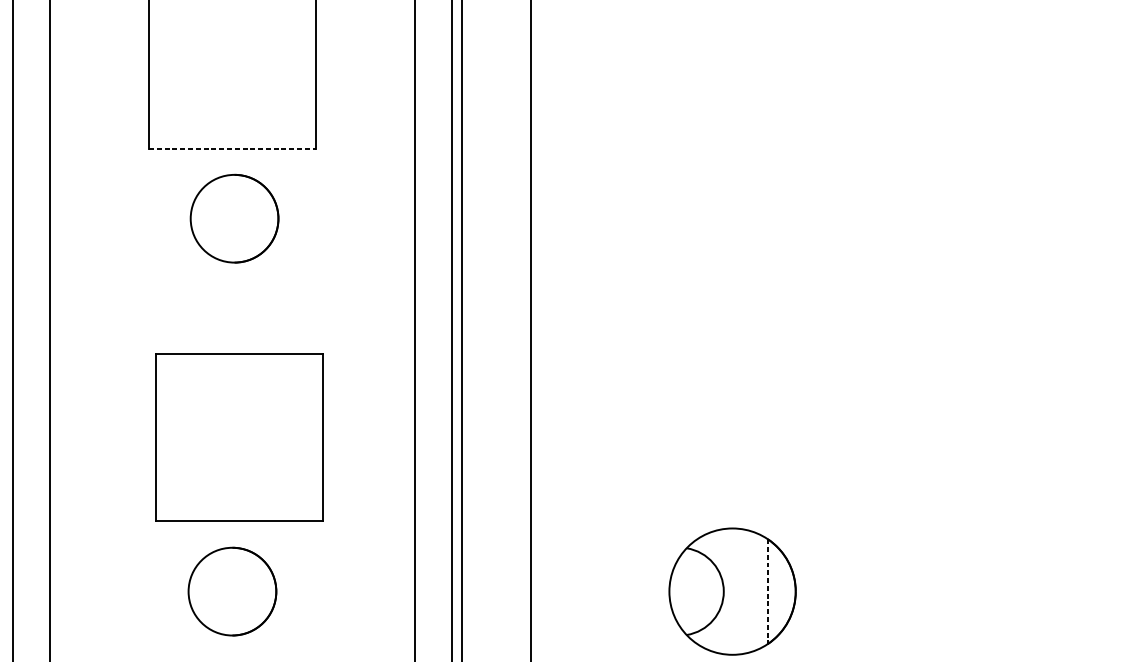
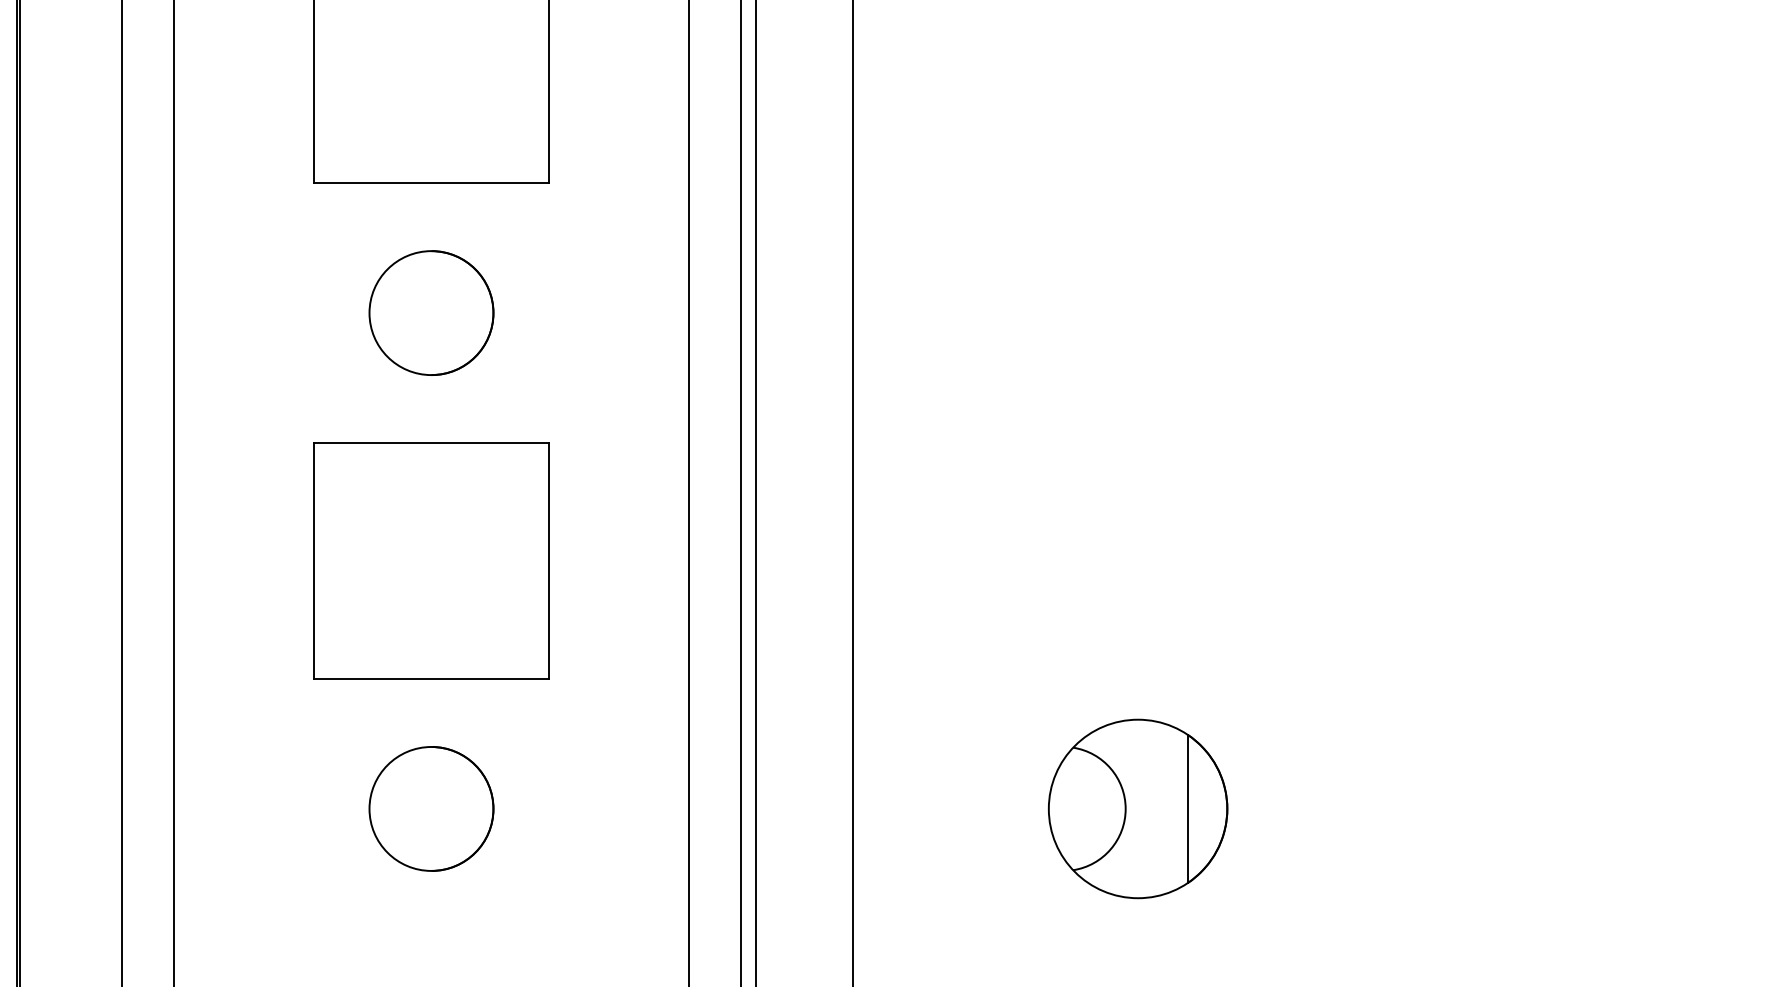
line: (232, 148) -> (431, 182), dashed -> solid
part: (234, 218) -> (431, 312), moved
part: (239, 437) -> (431, 560), moved
line: (767, 592) -> (1187, 809), dashed -> solid

